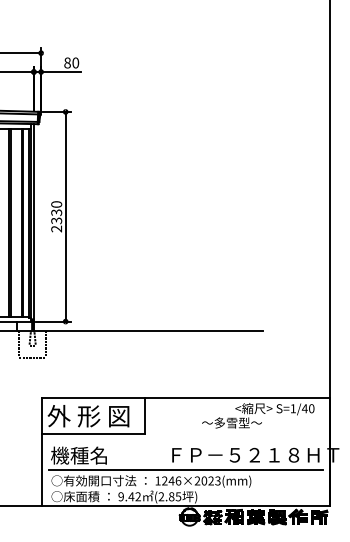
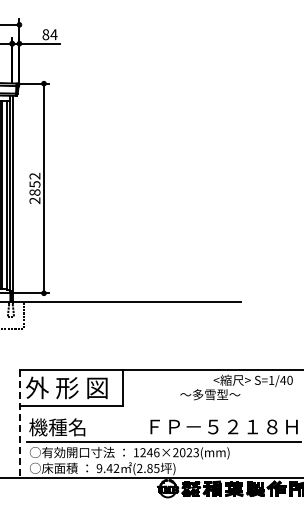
text: (75, 62) -> (53, 34), 80 -> 84
text: (56, 212) -> (34, 184), 2330 -> 2852
line: (41, 452) -> (19, 424), solid -> dashed

